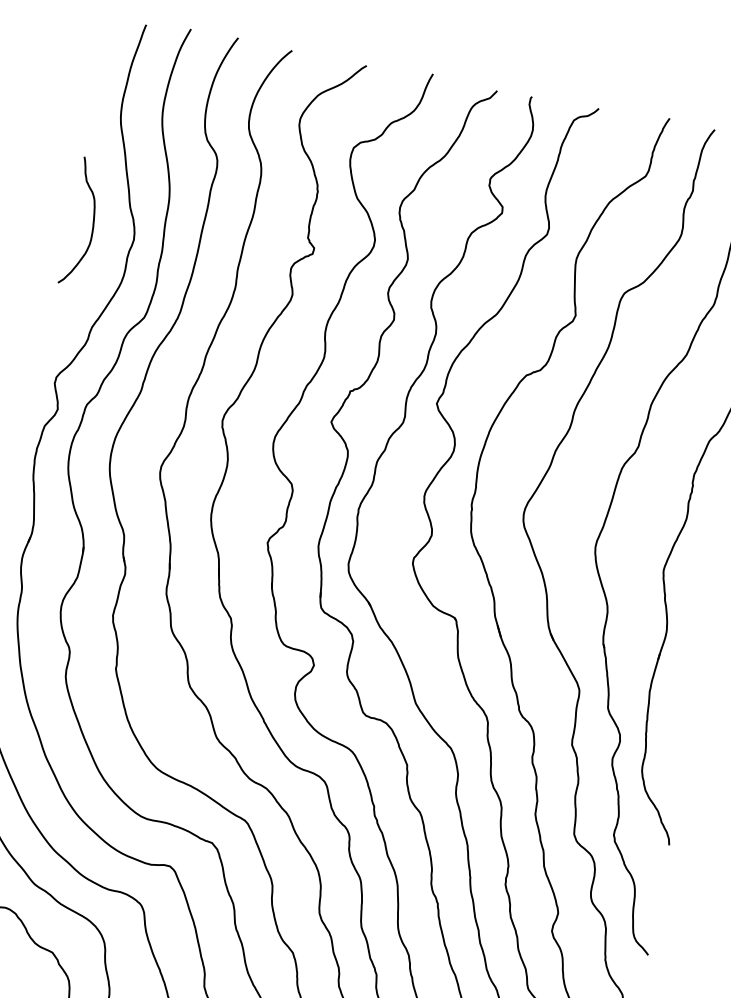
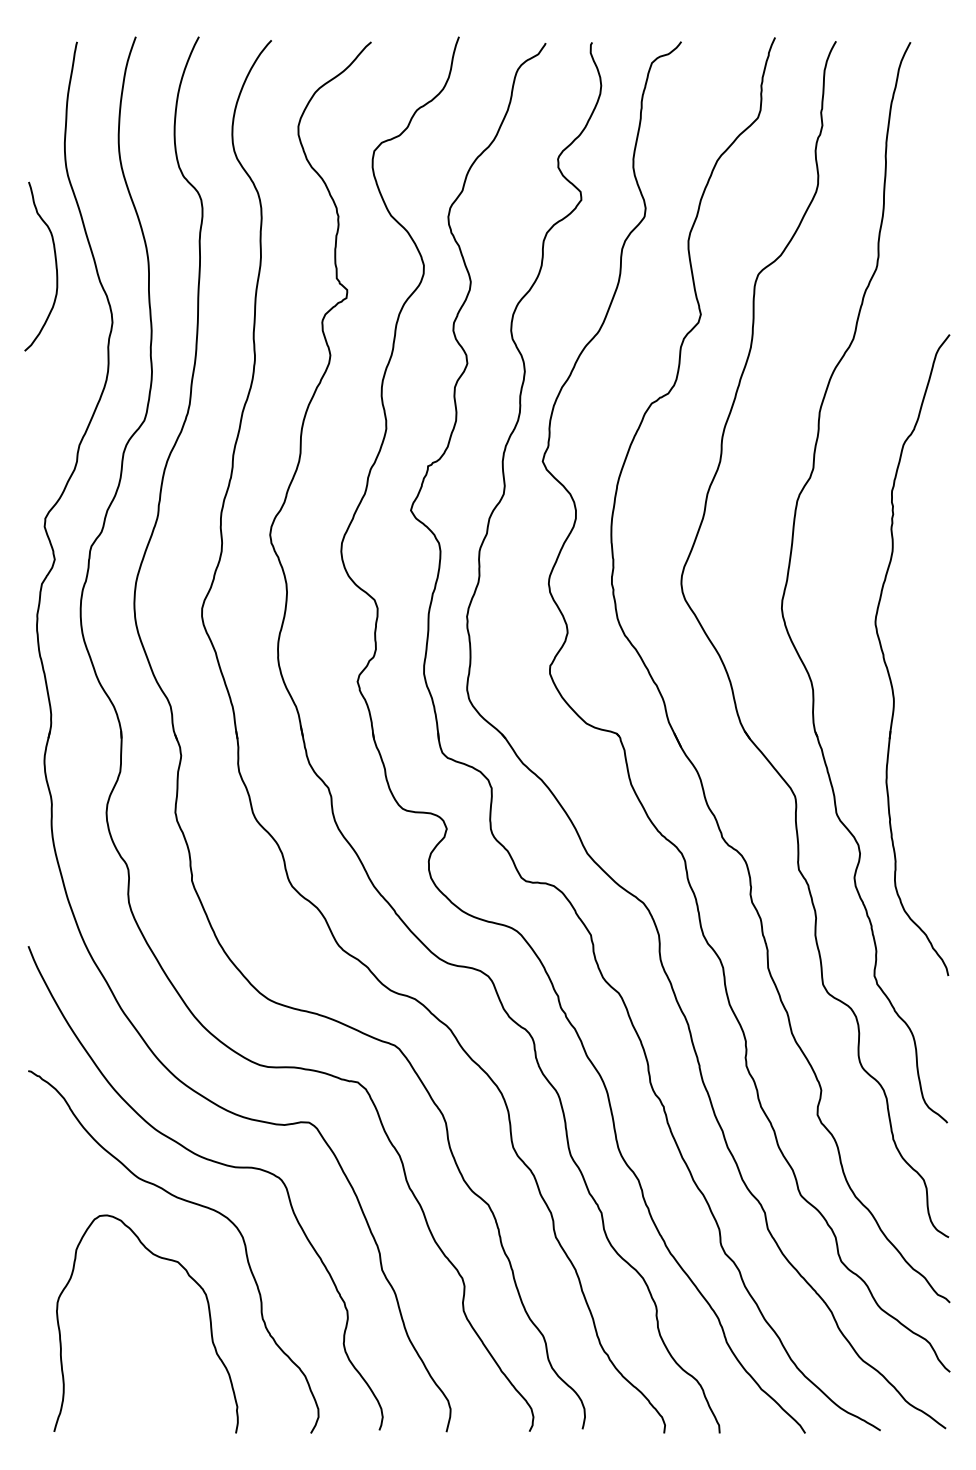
curve: (92, 223) -> (55, 266), moved

